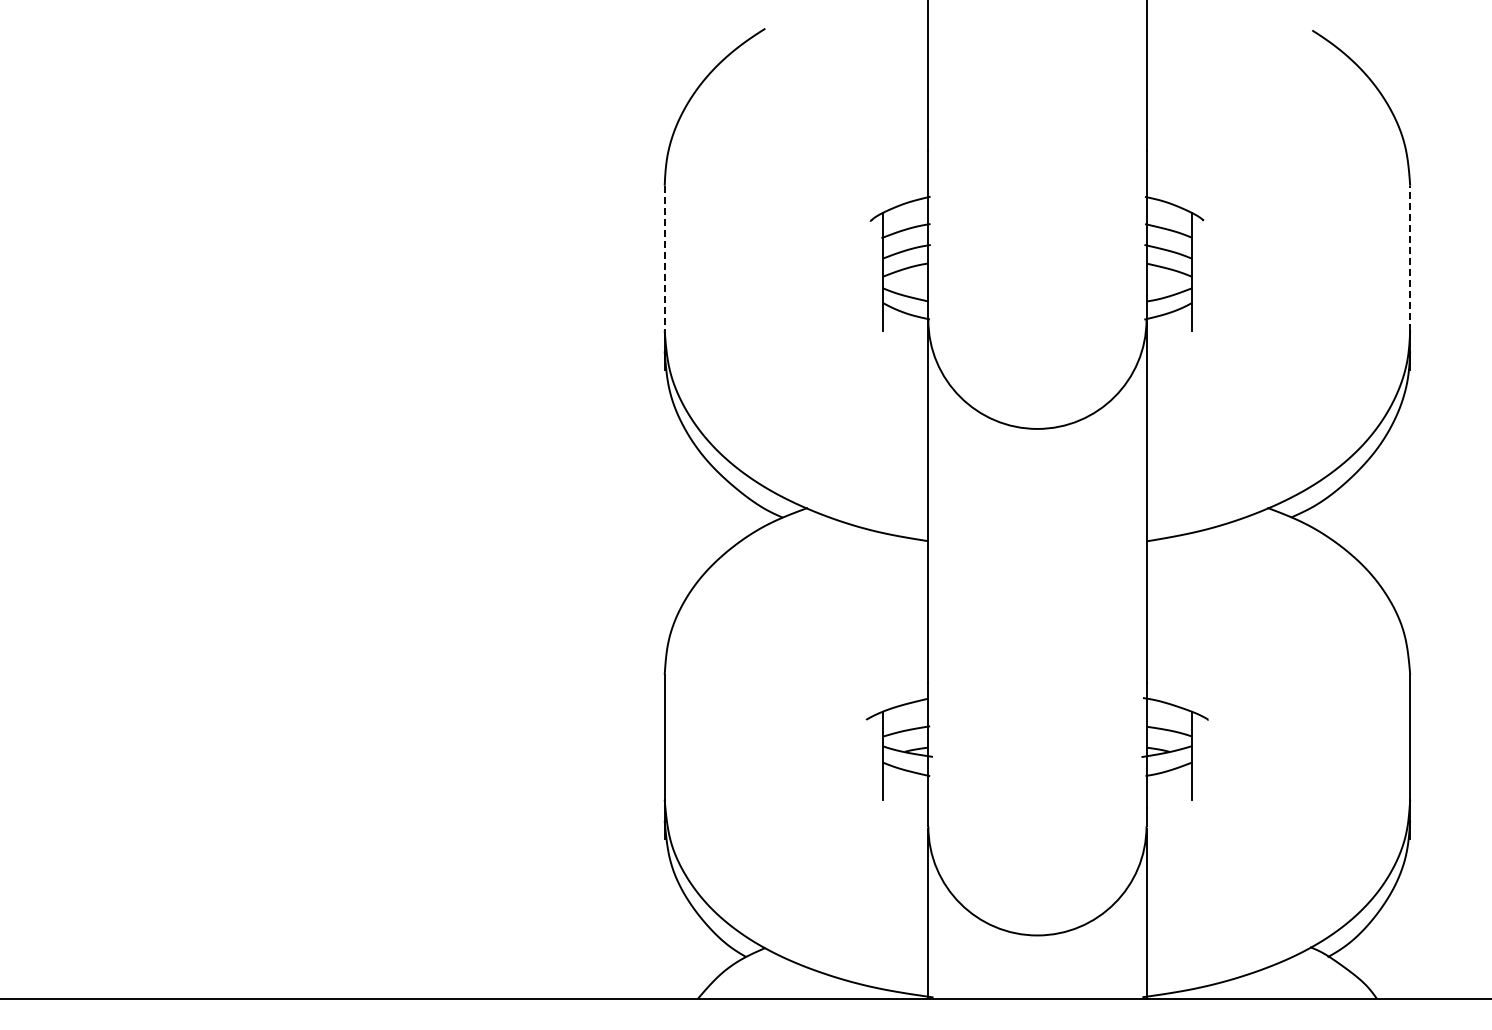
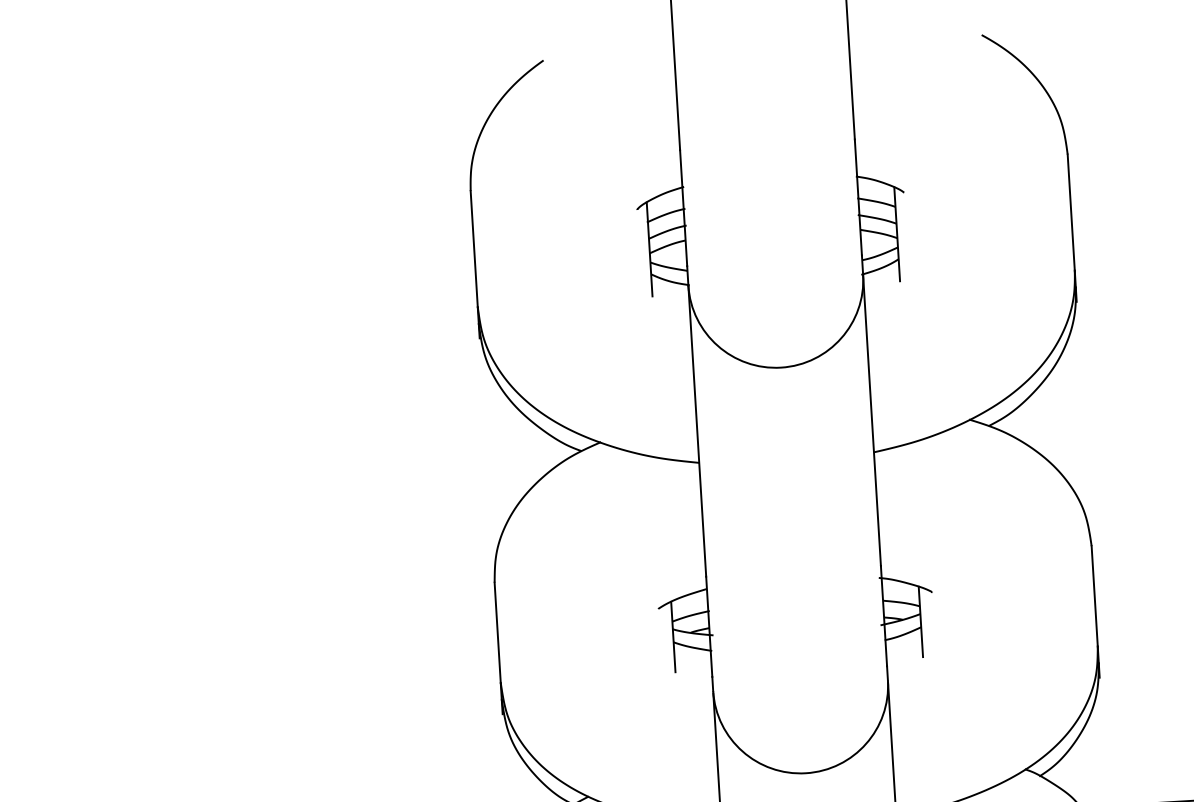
line: (1410, 257) -> (1071, 212), dashed -> solid
line: (664, 258) -> (474, 249), dashed -> solid

